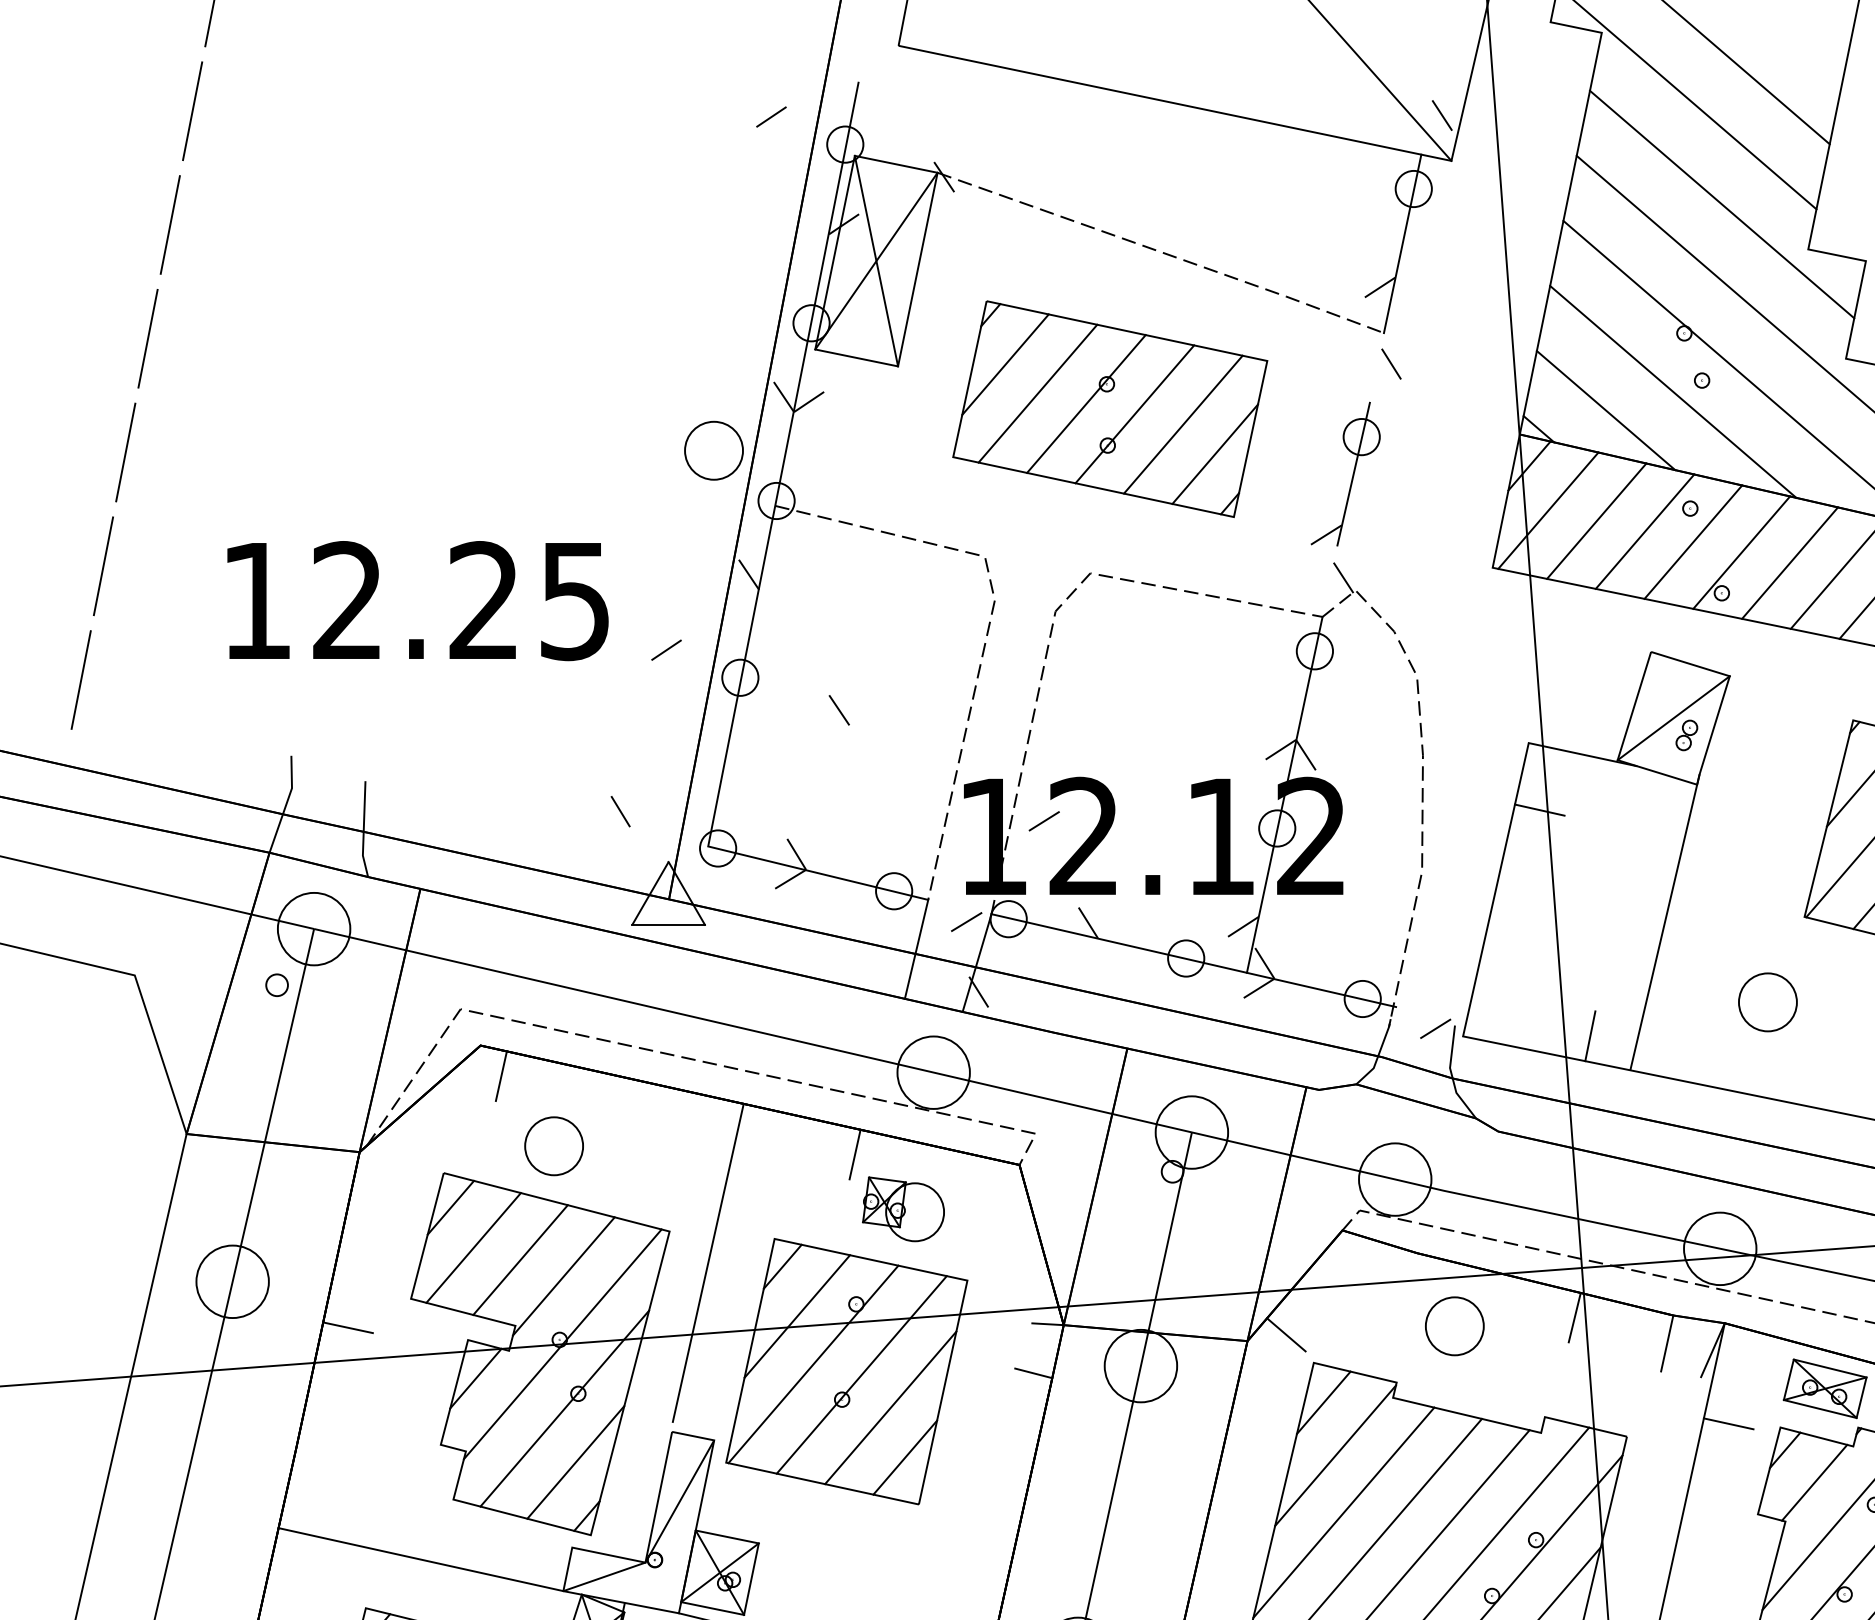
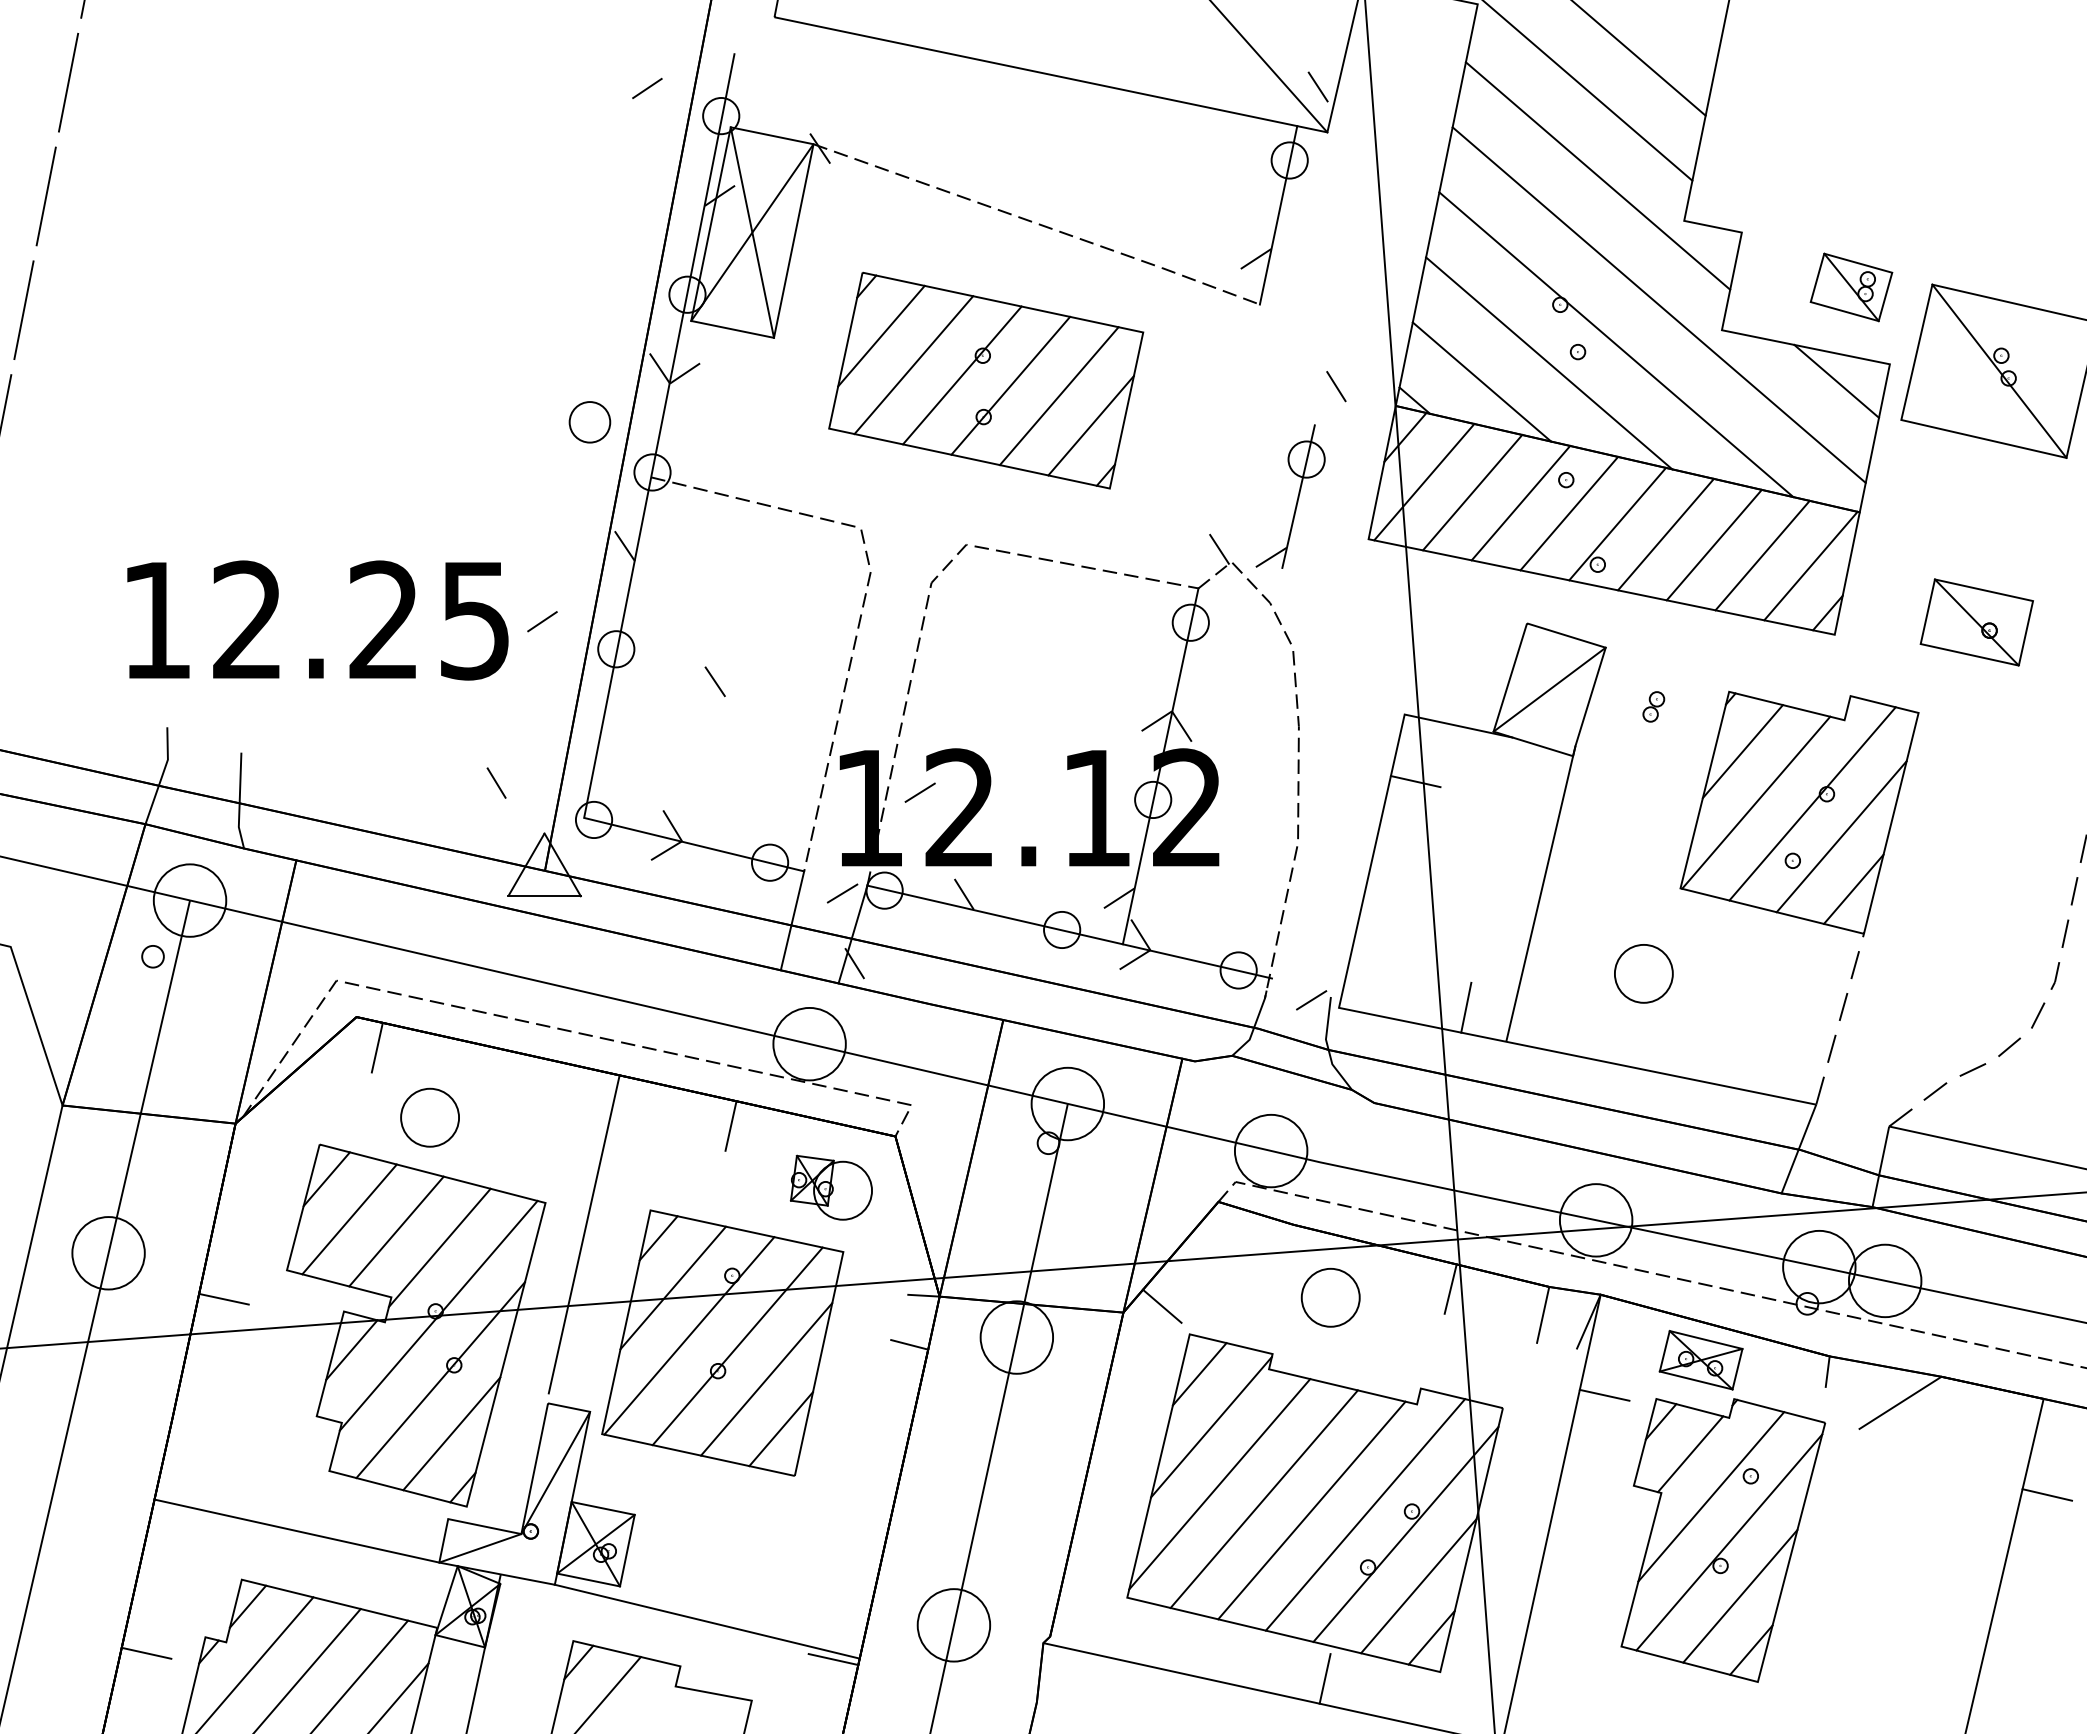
part: (1355, 447) -> (1300, 469), moved
part: (713, 451) -> (589, 422), size x0.7
text: (417, 601) -> (317, 620), moved
part: (1686, 735) -> (1653, 706), moved
part: (902, 1209) -> (830, 1187), moved

